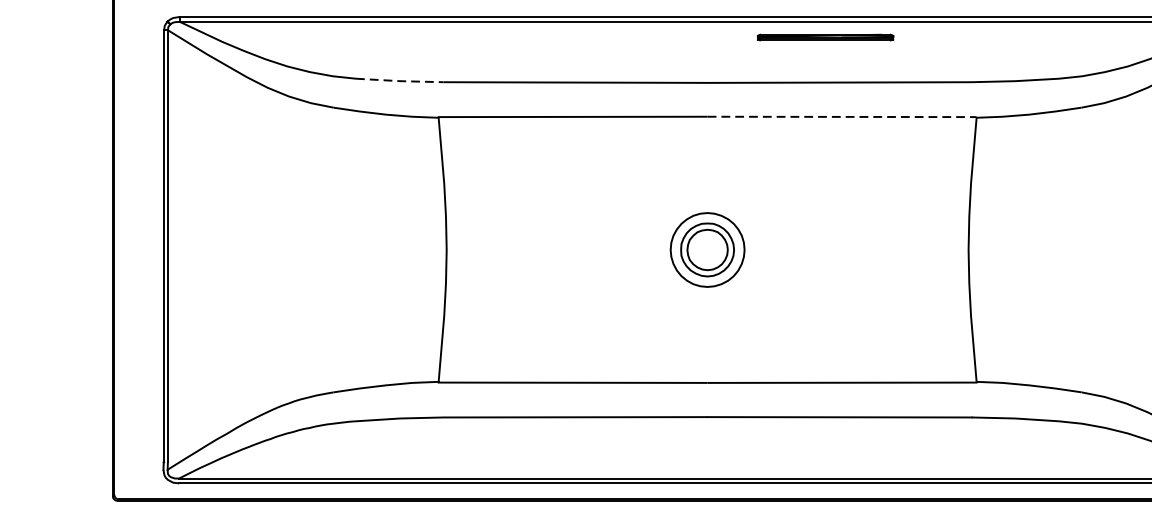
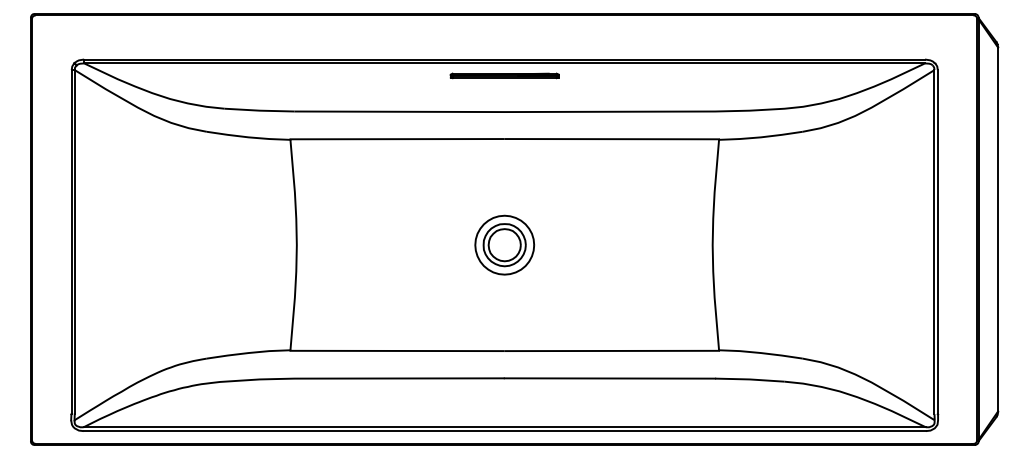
part: (825, 37) -> (504, 75), moved
line: (399, 80) -> (259, 110), dashed -> solid
line: (844, 117) -> (613, 139), dashed -> solid

